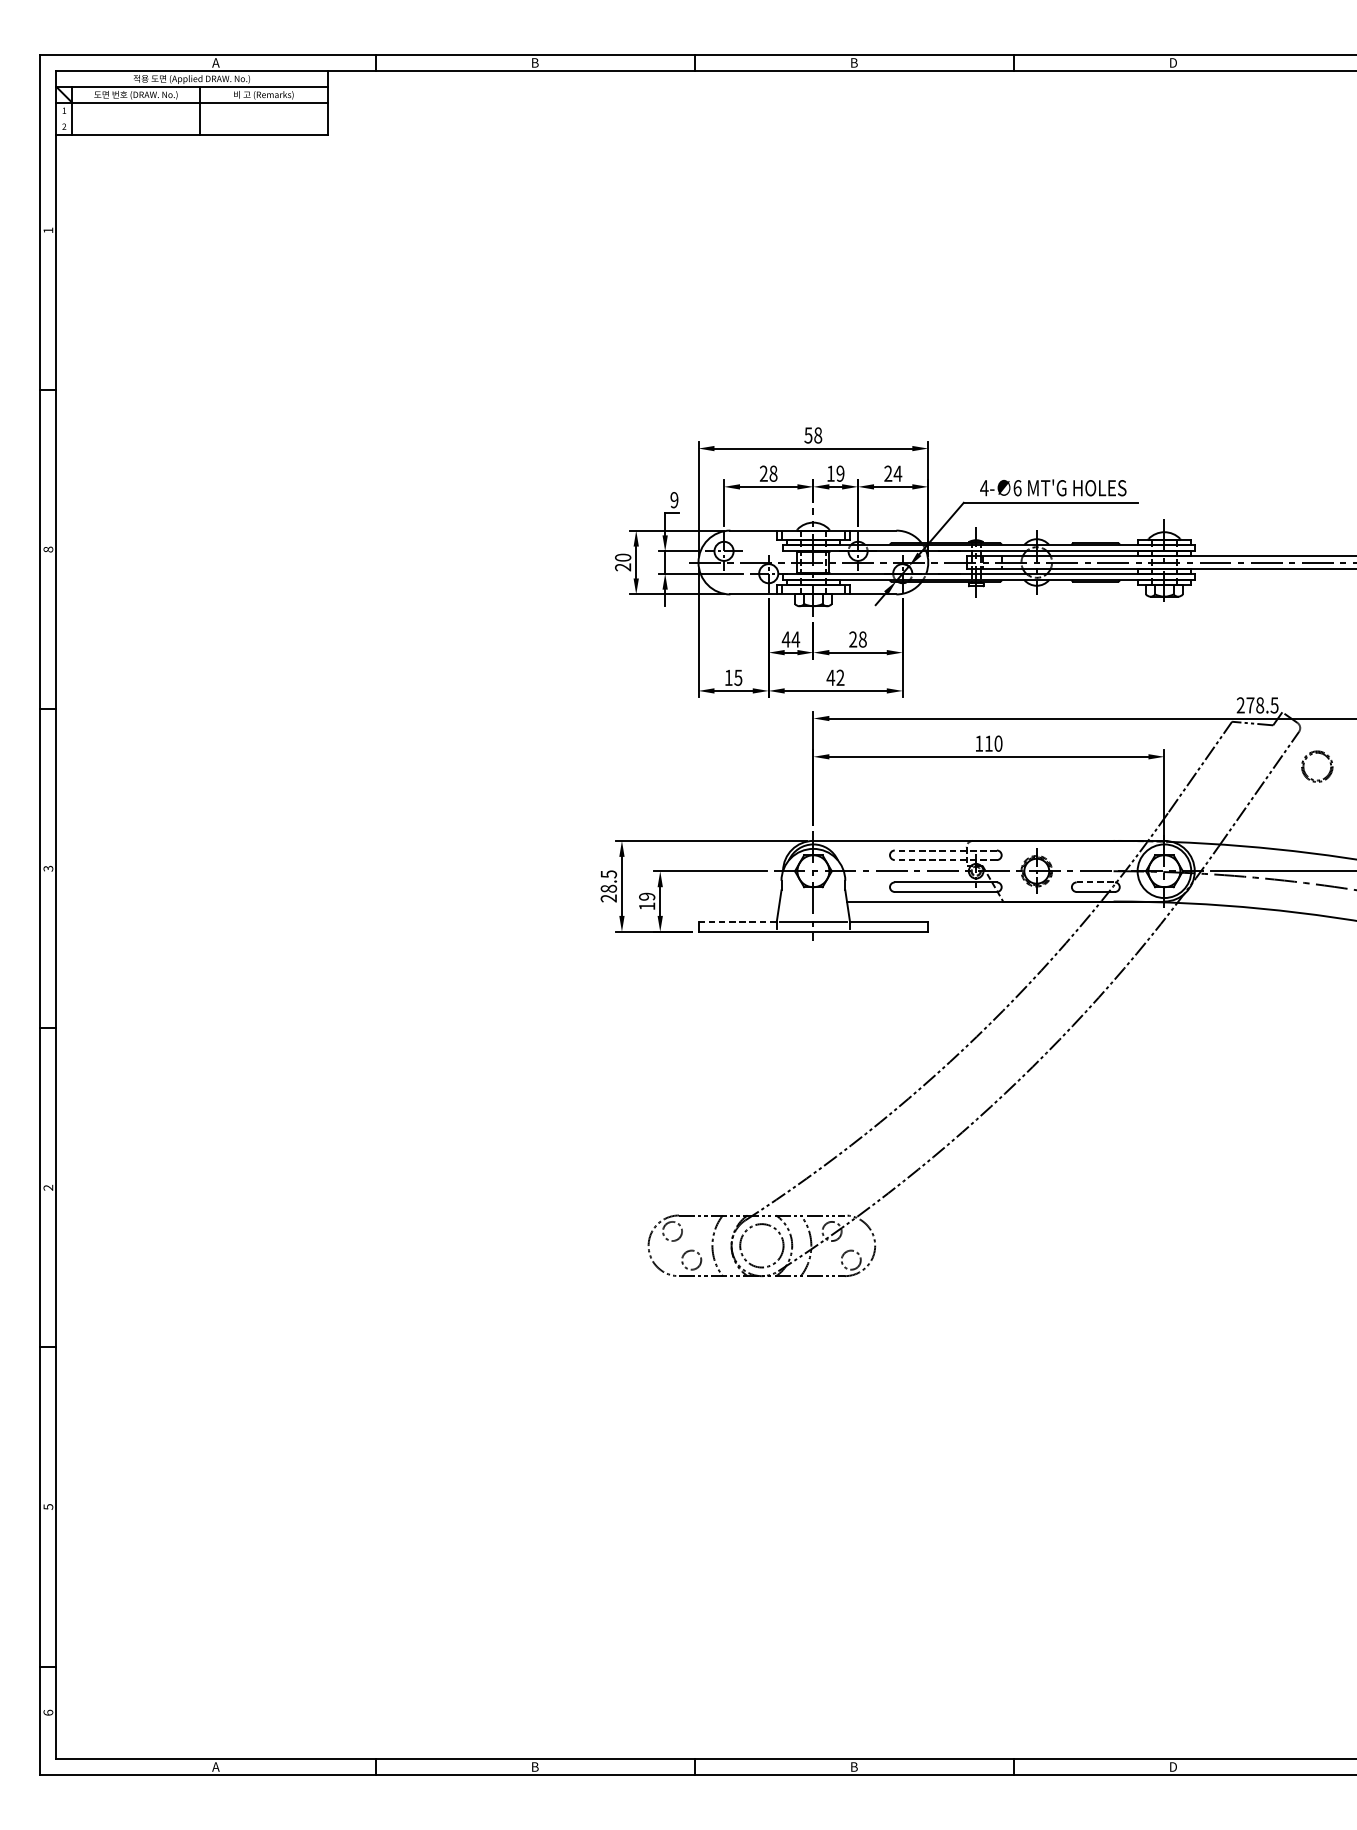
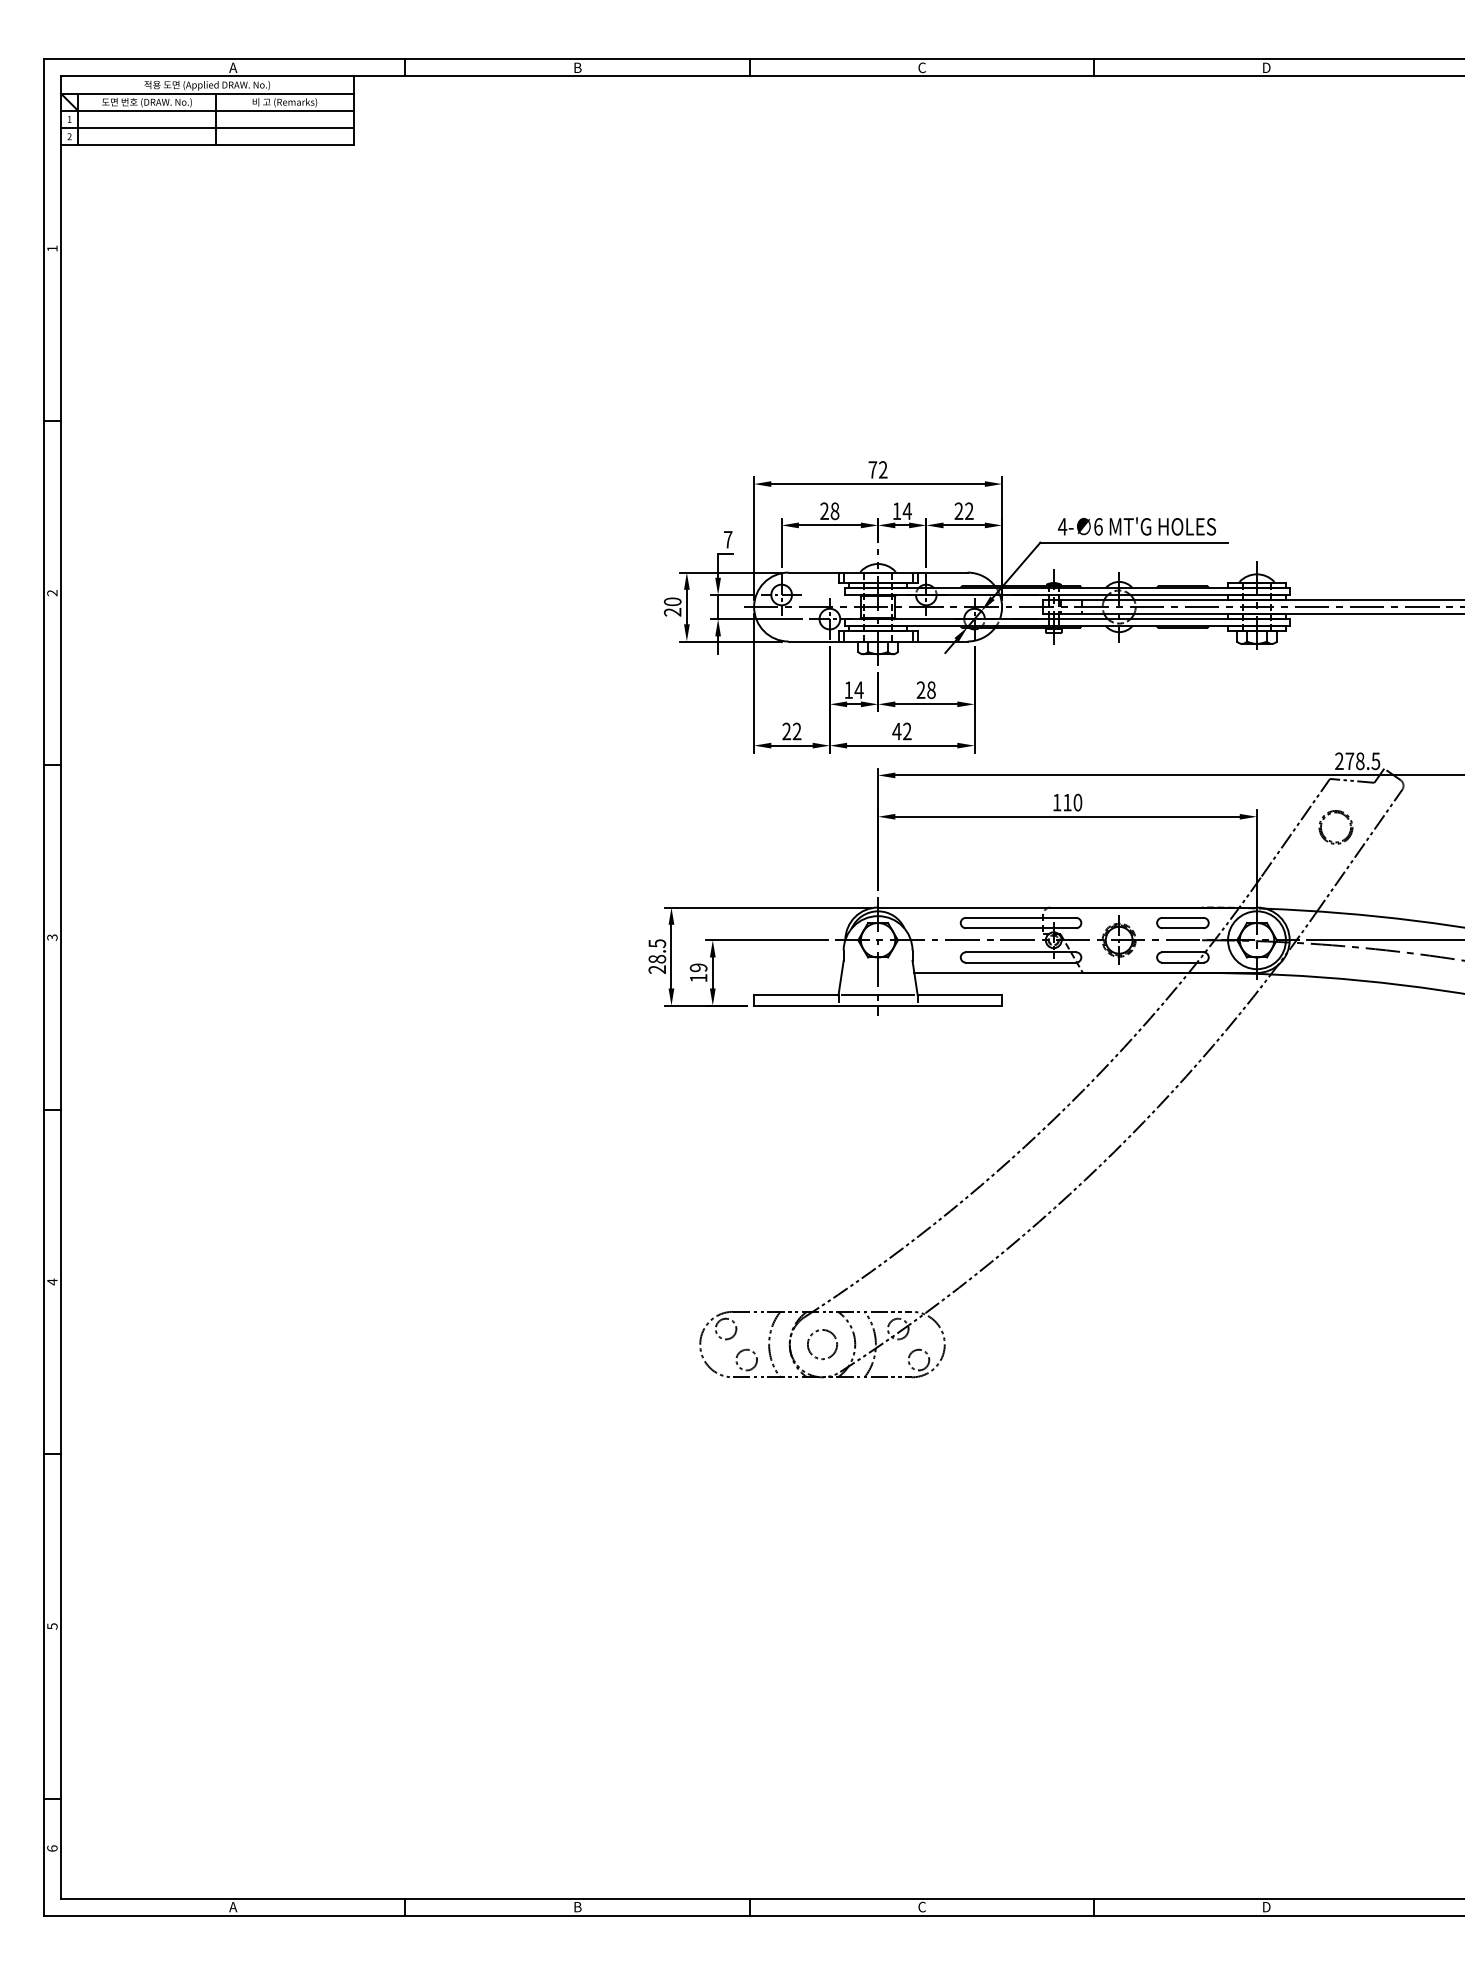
text: (853, 62) -> (921, 67), B -> C
line: (192, 119) -> (207, 128), added
text: (812, 435) -> (877, 469), 58 -> 72
text: (839, 473) -> (906, 511), 19 -> 14
text: (897, 473) -> (968, 510), 24 -> 22
text: (673, 499) -> (727, 539), 9 -> 7
text: (48, 549) -> (52, 592), 8 -> 2
text: (785, 638) -> (848, 689), 44 -> 14
text: (733, 677) -> (791, 731), 15 -> 22
circle: (1316, 766) -> (1335, 827), moved
line: (945, 850) -> (1020, 917), dashed -> solid
part: (1095, 855) -> (1182, 923), added
line: (945, 860) -> (1020, 928), dashed -> solid
line: (1095, 882) -> (1182, 952), dashed -> solid
line: (737, 922) -> (796, 995), dashed -> solid
text: (48, 1187) -> (52, 1281), 2 -> 4
circle: (761, 1245) -> (822, 1344), size x0.62
text: (854, 1766) -> (922, 1906), B -> C

